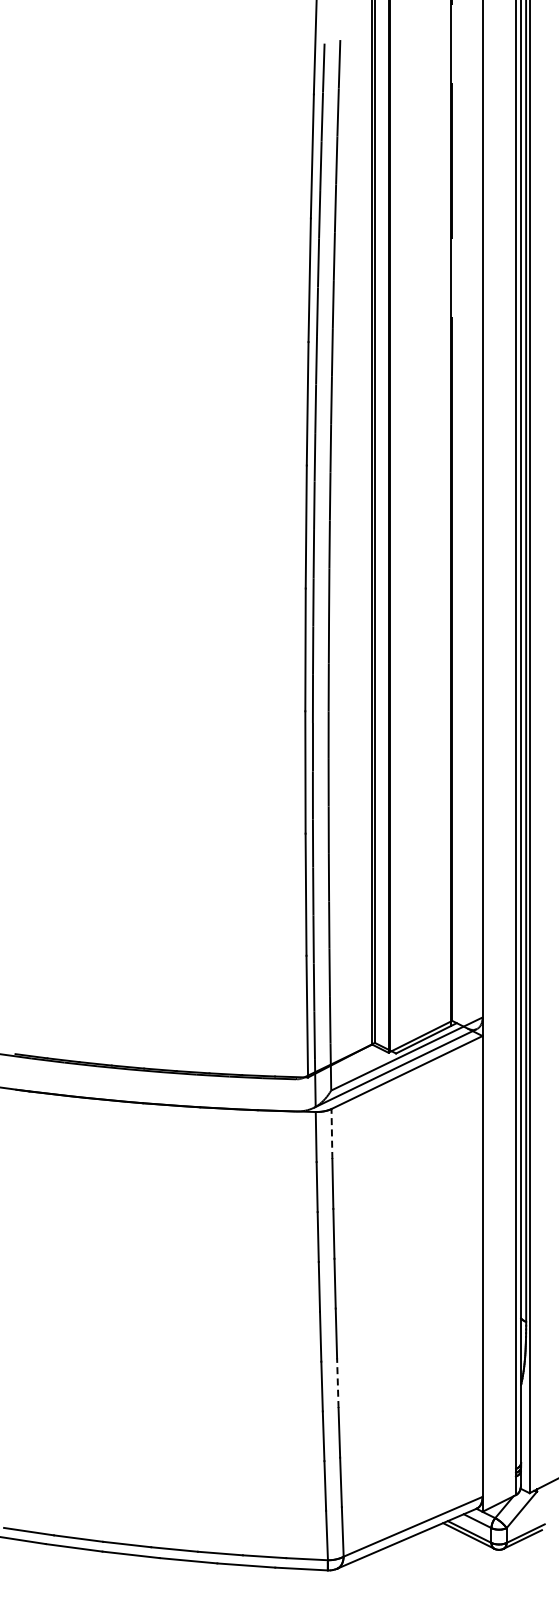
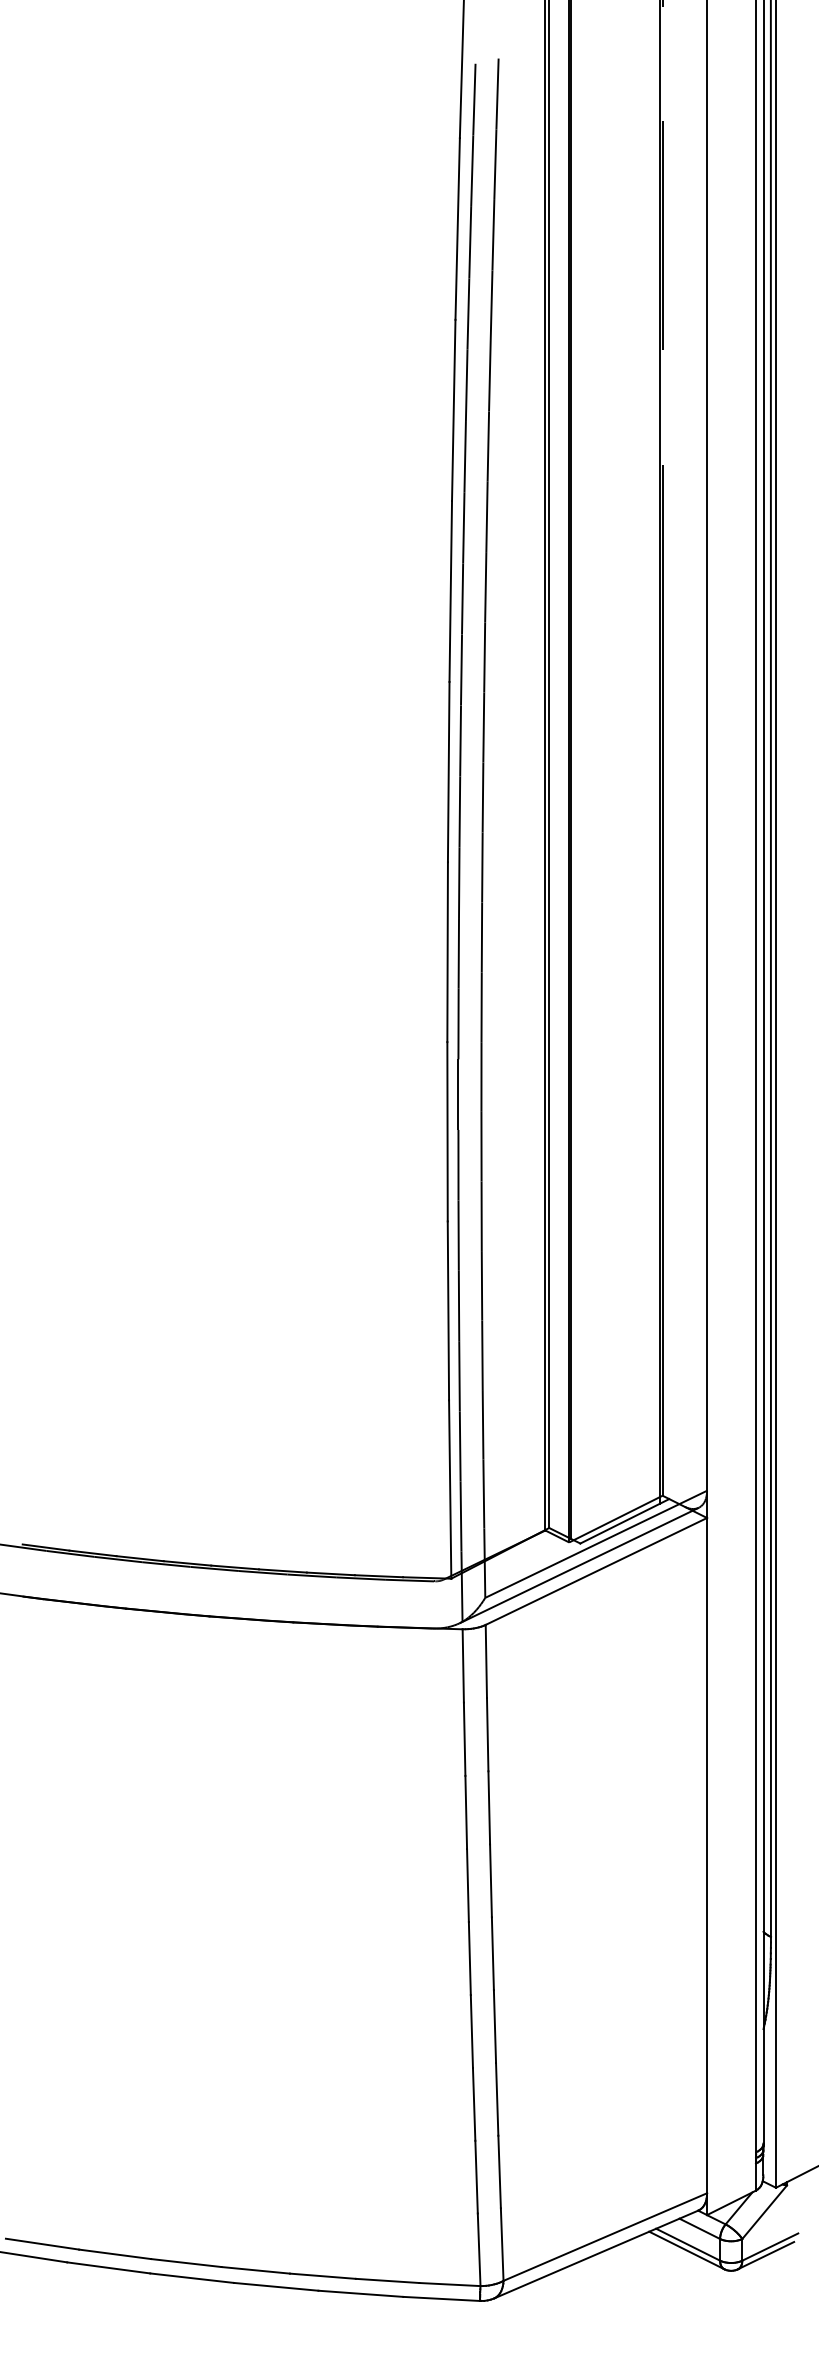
line: (331, 1134) -> (485, 1662), dashed -> solid
line: (337, 1383) -> (494, 2027), dashed -> solid

